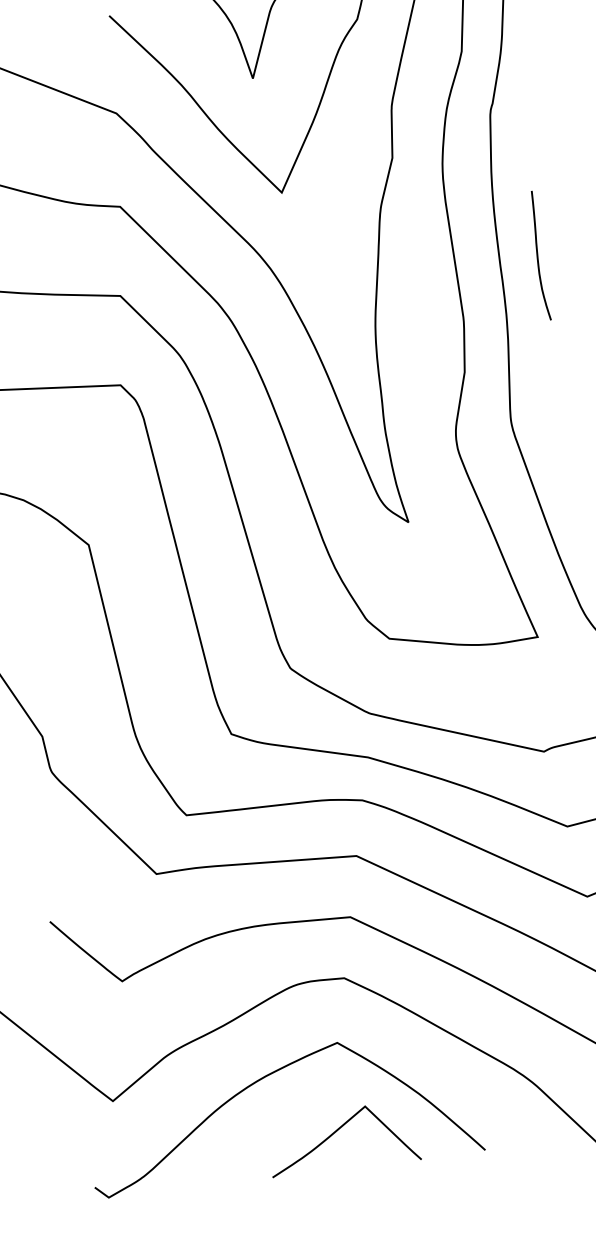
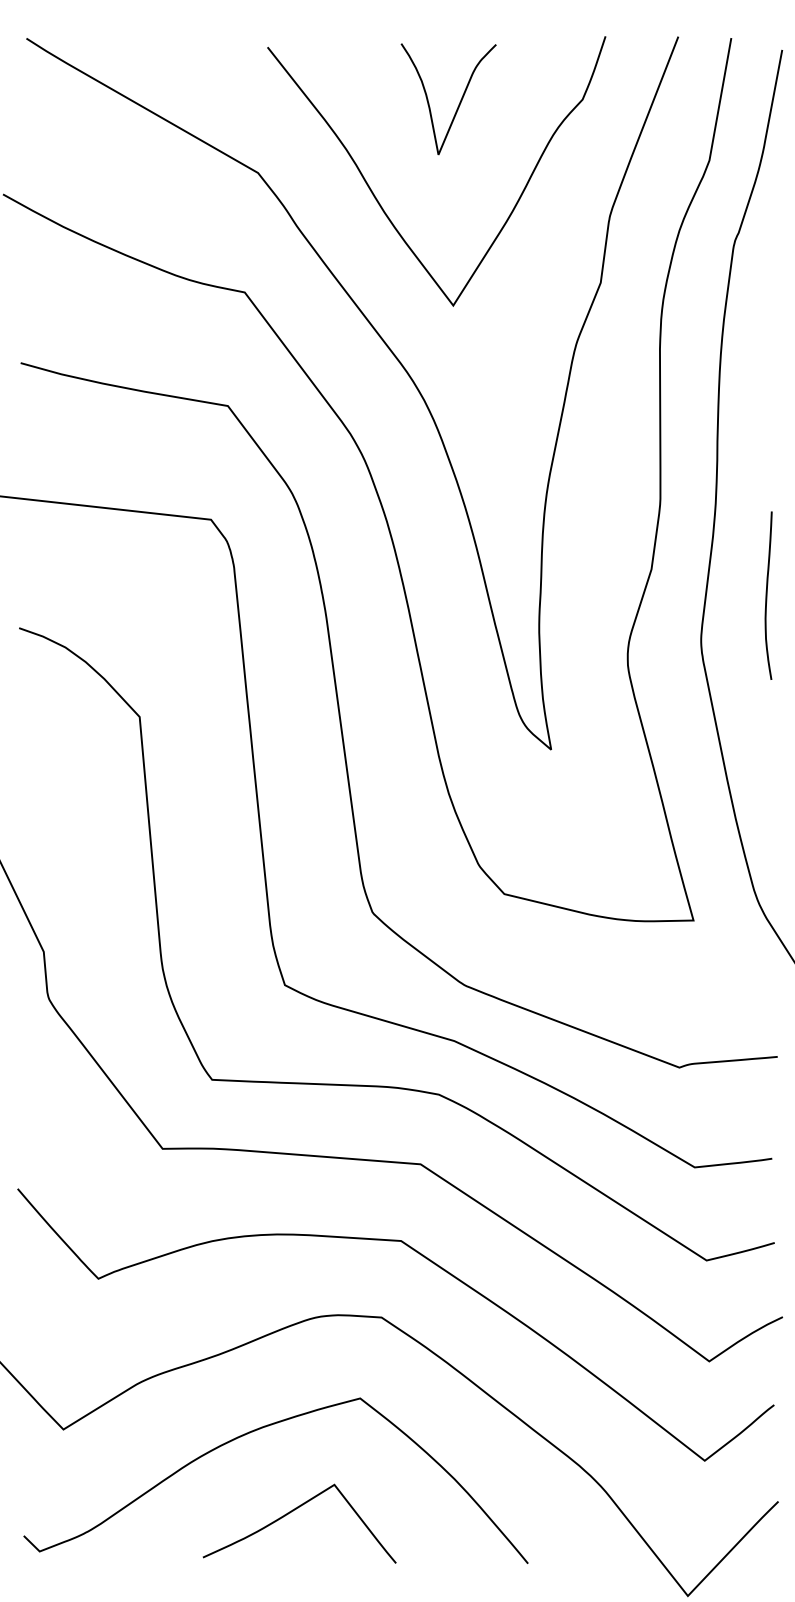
curve: (538, 255) -> (767, 595), moved
curve: (336, 1131) -> (293, 1511), moved

